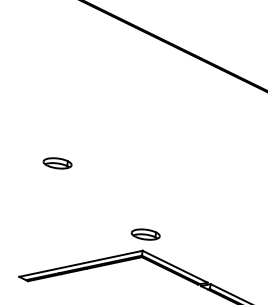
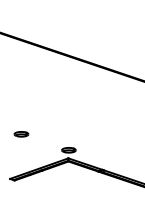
part: (57, 163) -> (21, 134), moved

